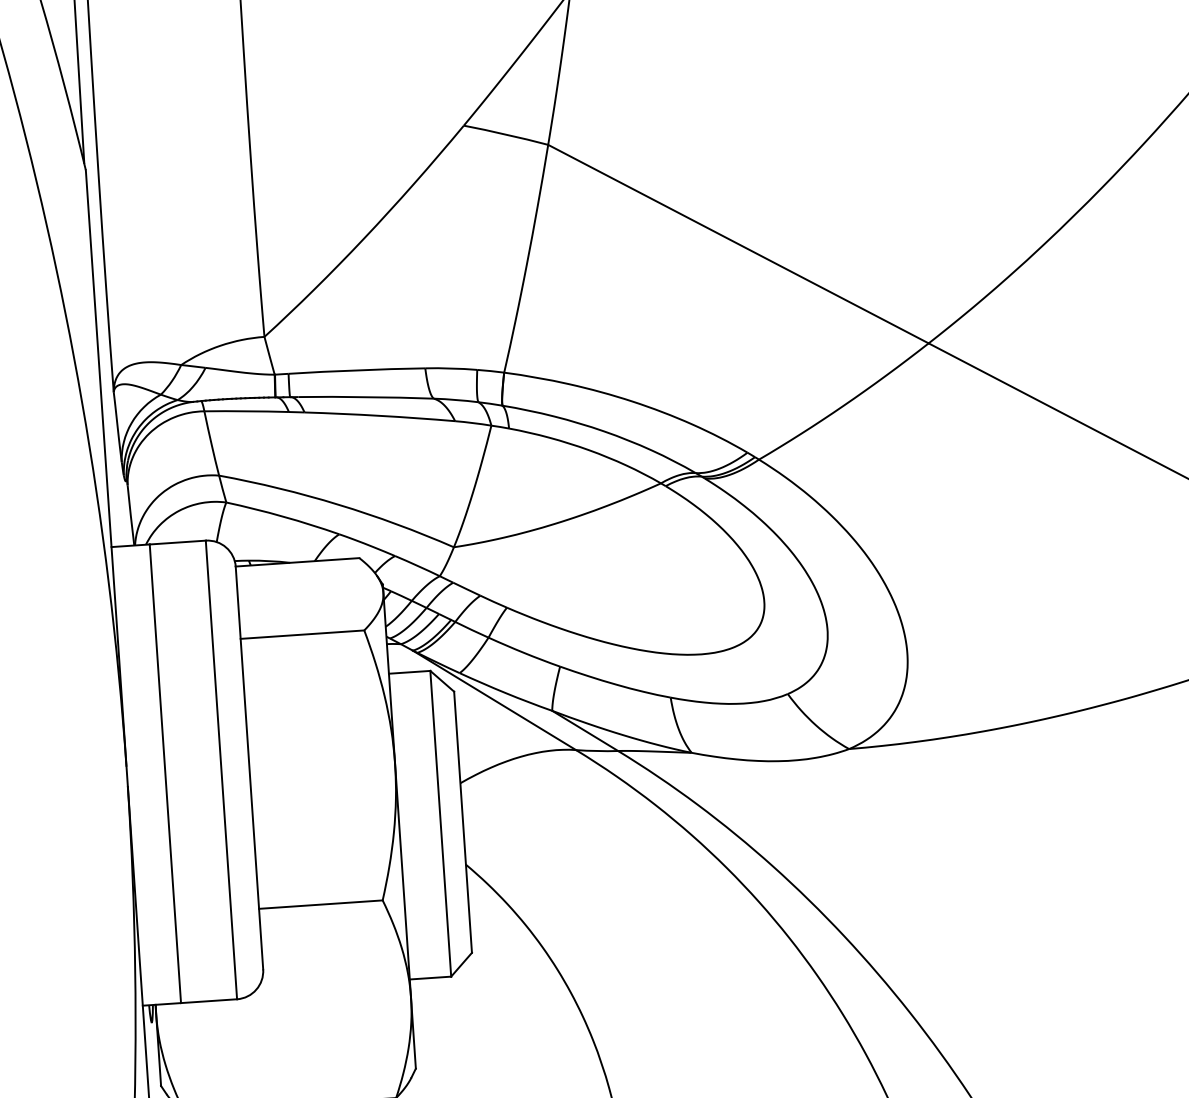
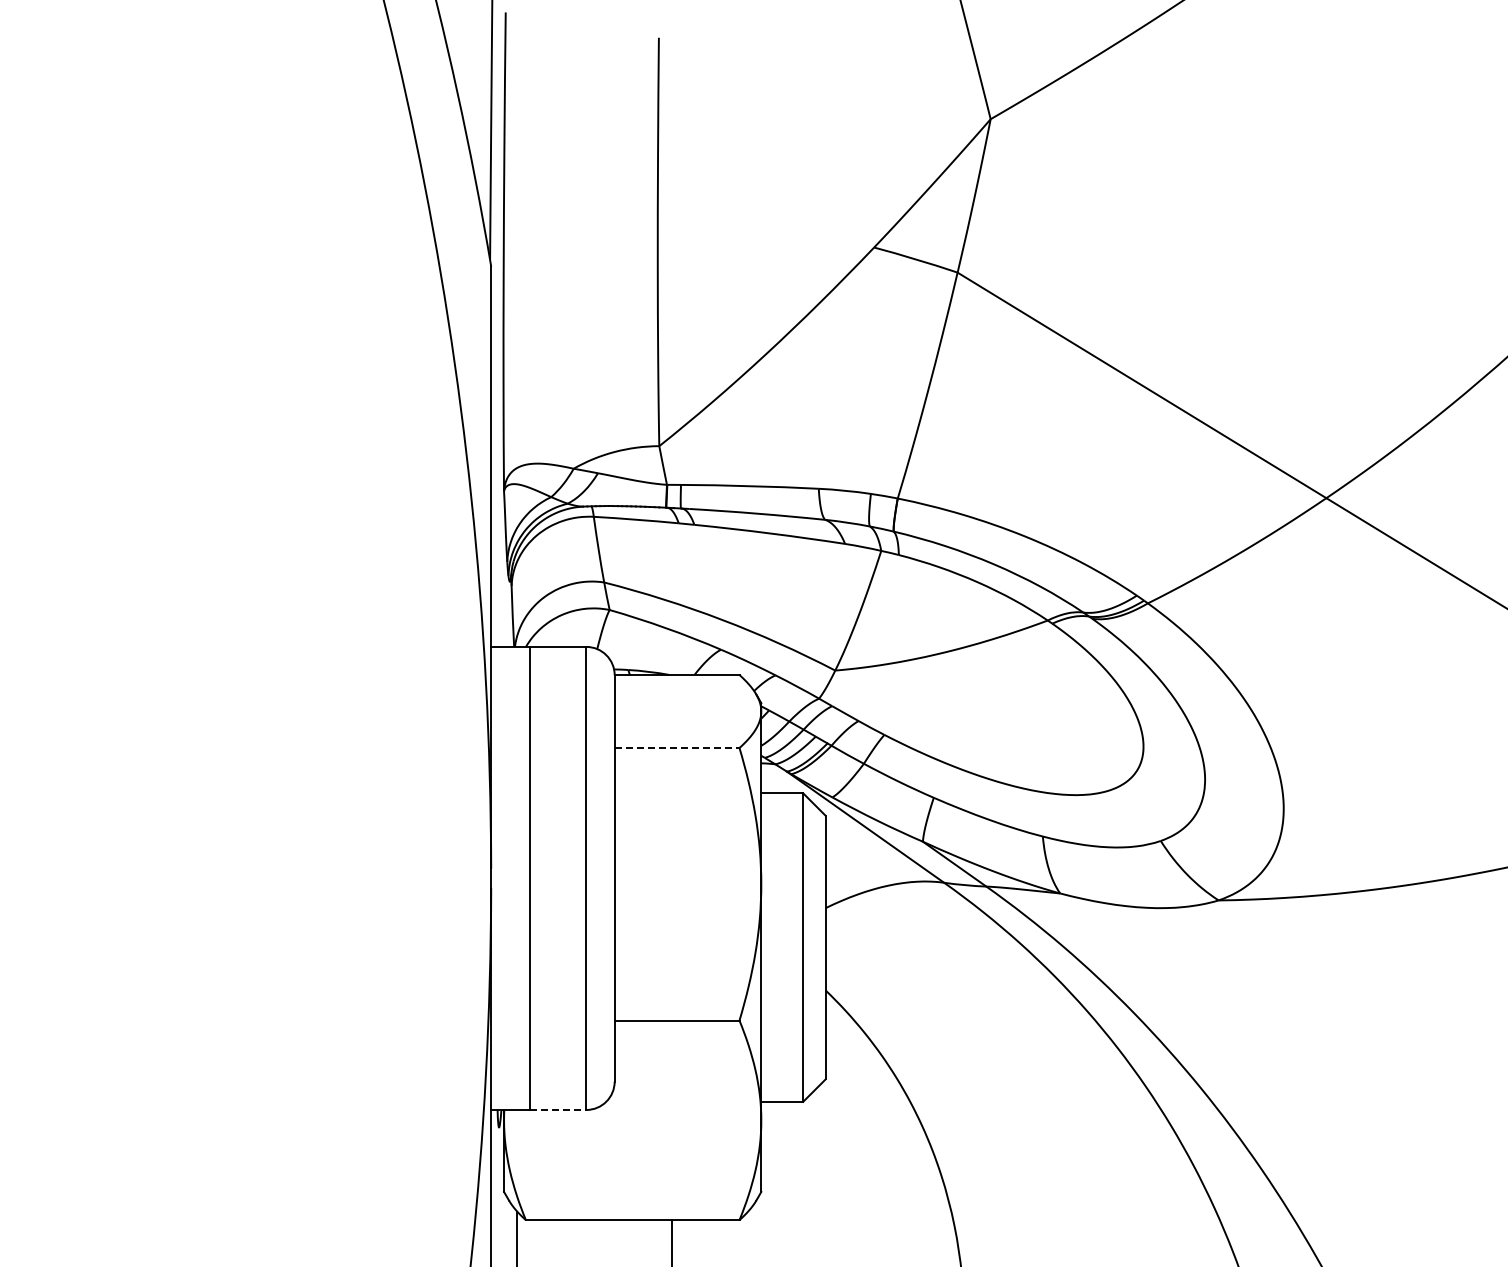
line: (302, 635) -> (677, 748), solid -> dashed
line: (209, 1000) -> (558, 1109), solid -> dashed

